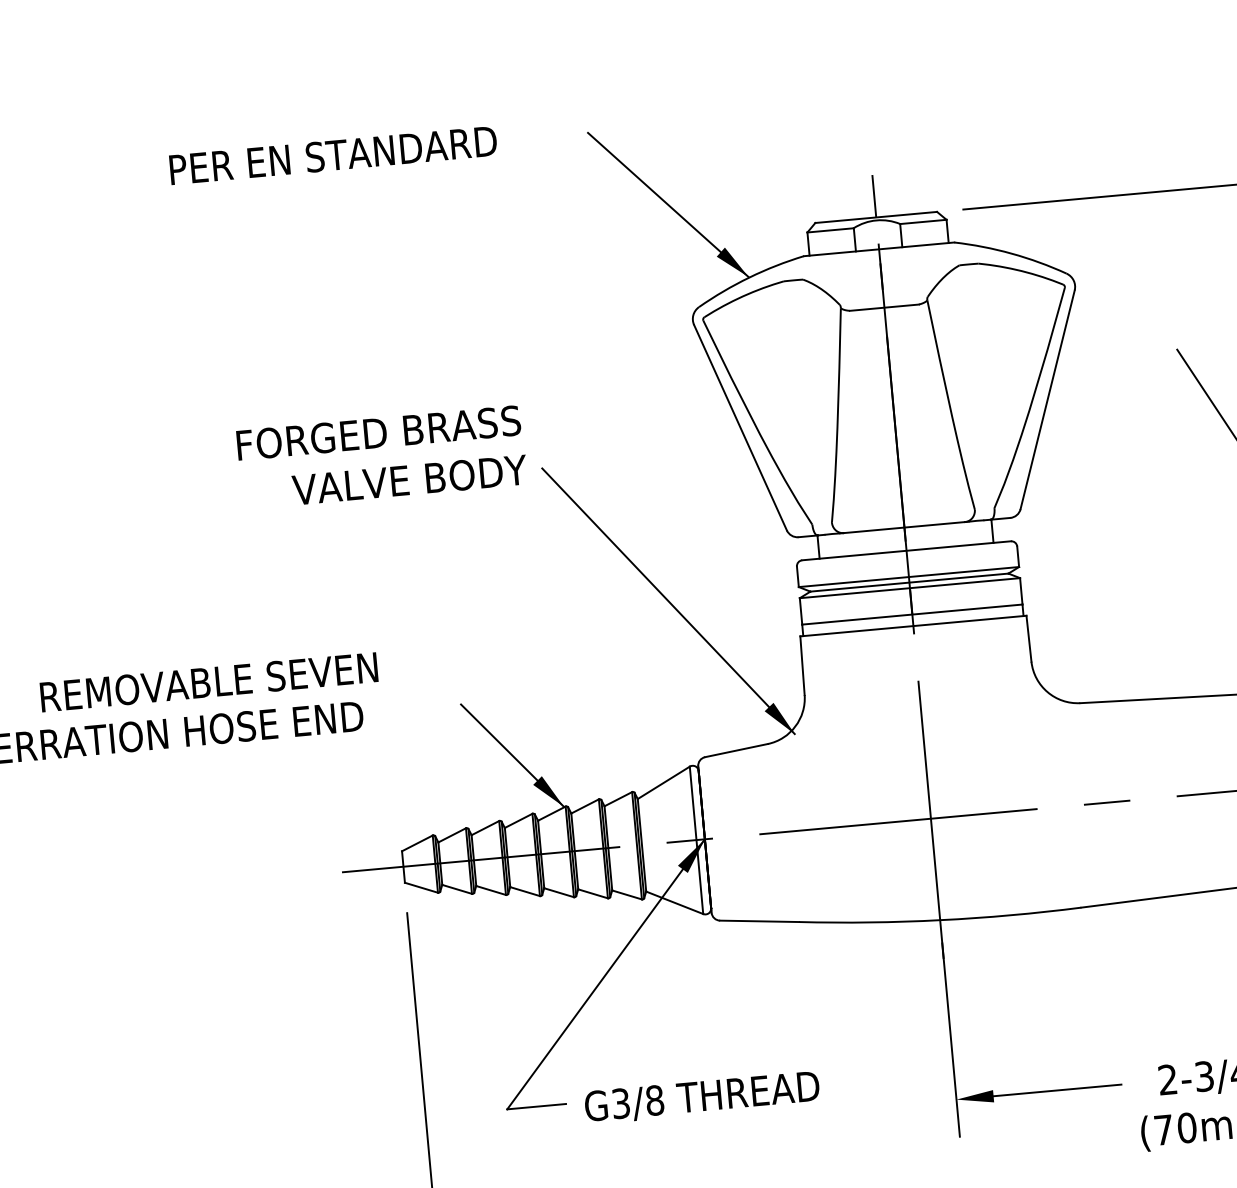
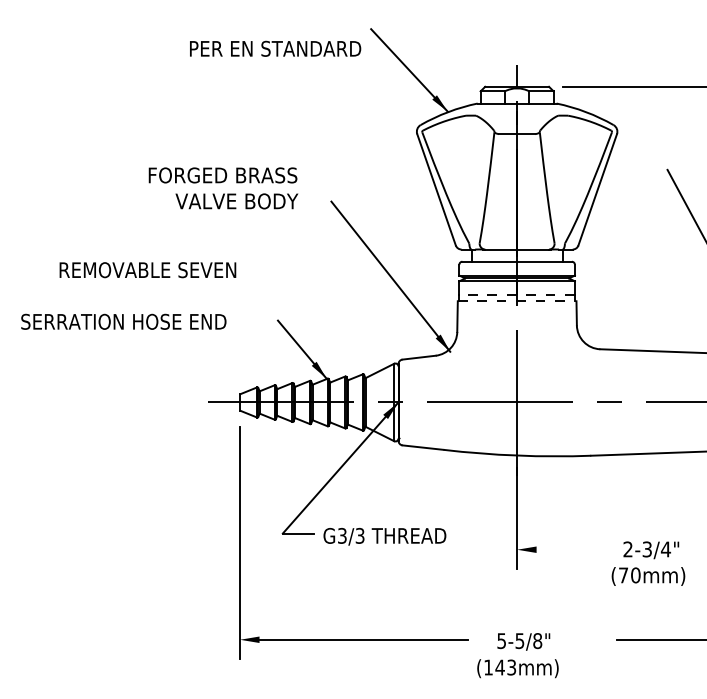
text: (333, 154) -> (275, 48), moved
text: (381, 457) -> (223, 188), moved
line: (913, 615) -> (517, 295), solid -> dashed
line: (914, 626) -> (517, 301), solid -> dashed
text: (208, 683) -> (147, 270), moved
line: (1056, 1090) -> (569, 549), removed
text: (653, 1099) -> (359, 535), G3/8 -> G3/3

